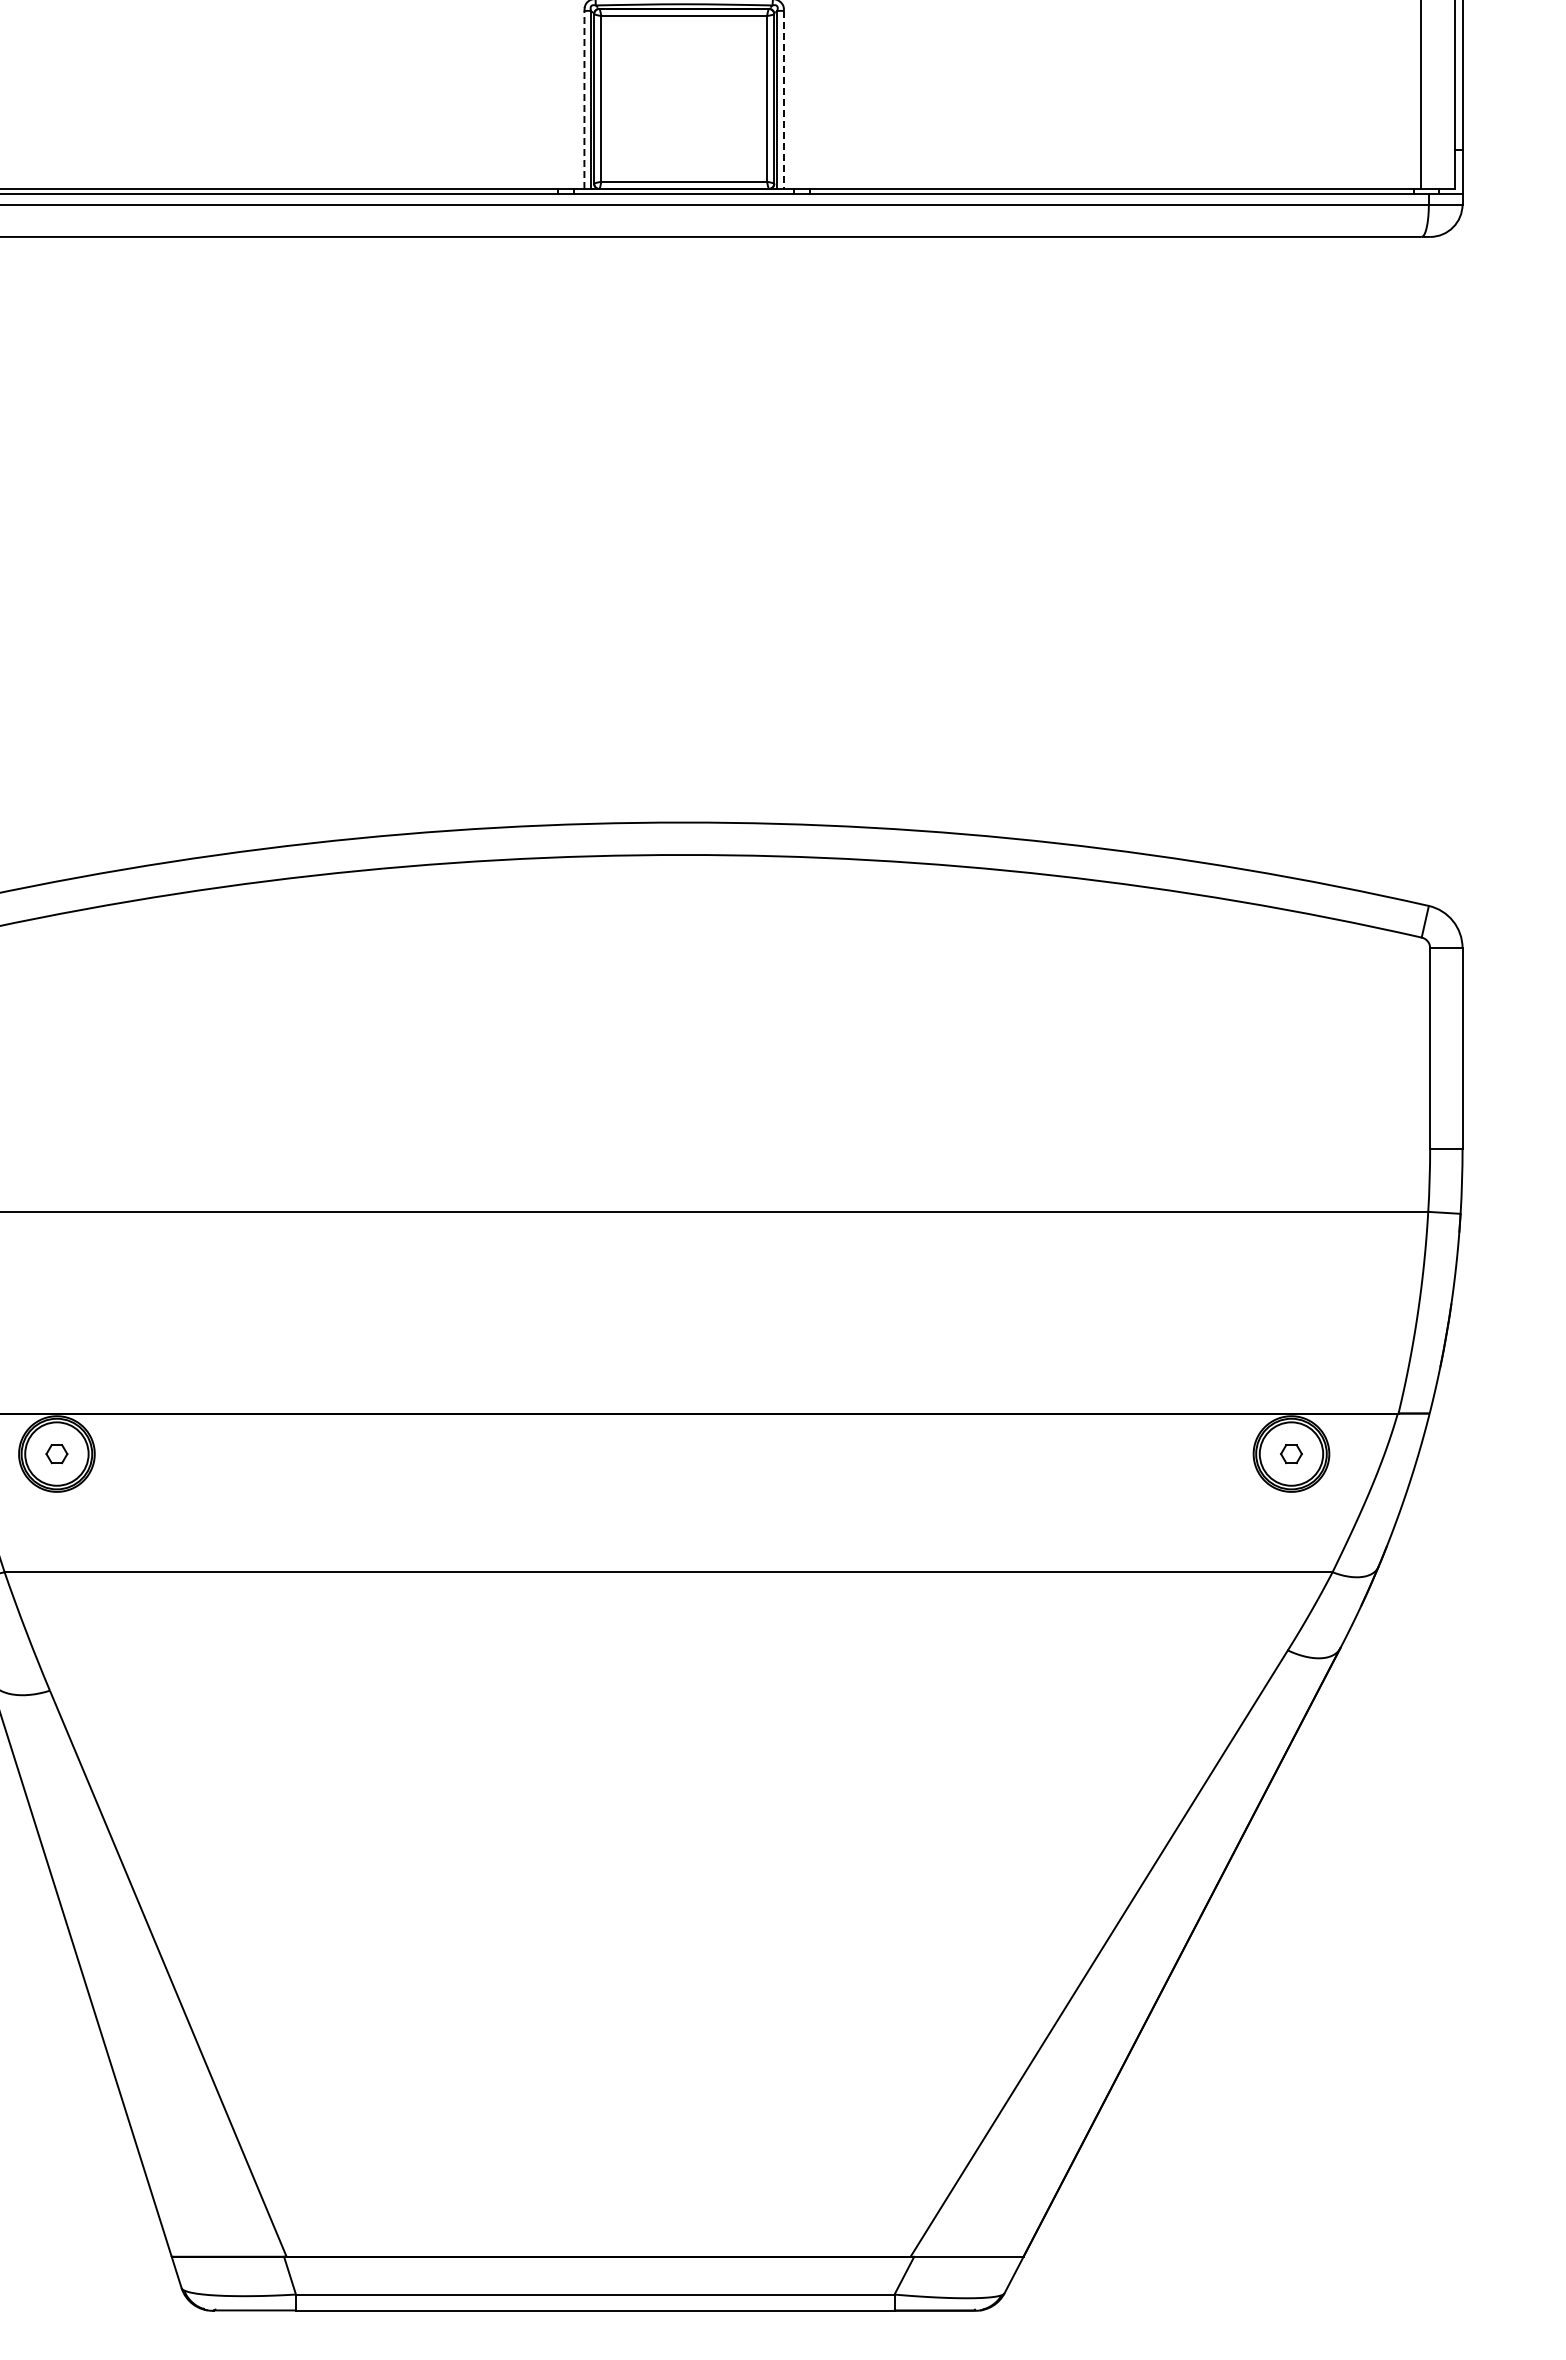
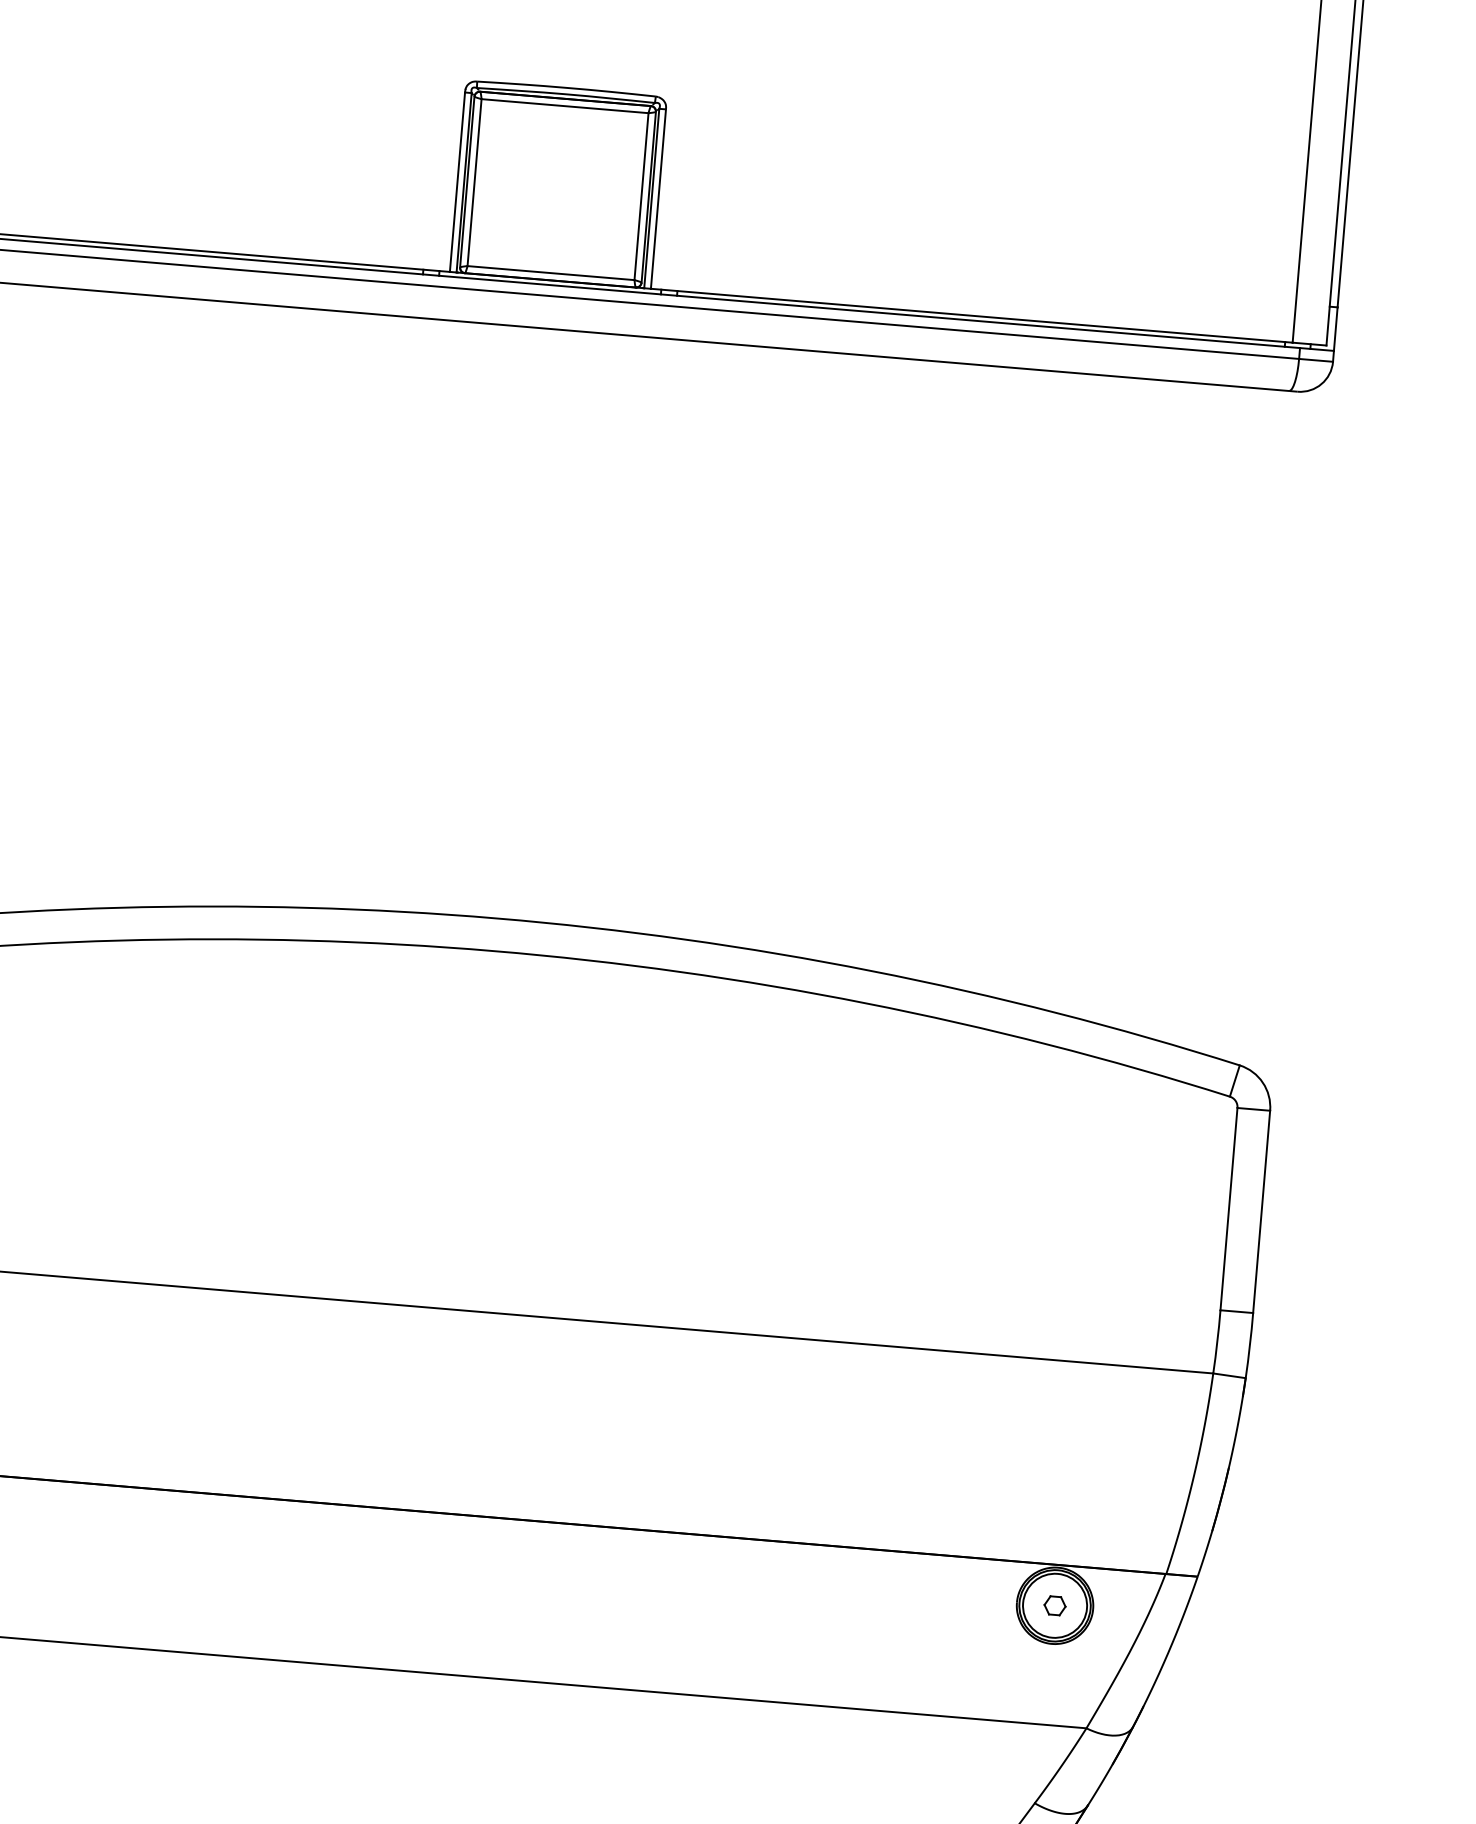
line: (584, 99) -> (457, 181), dashed -> solid
line: (783, 100) -> (657, 199), dashed -> solid

